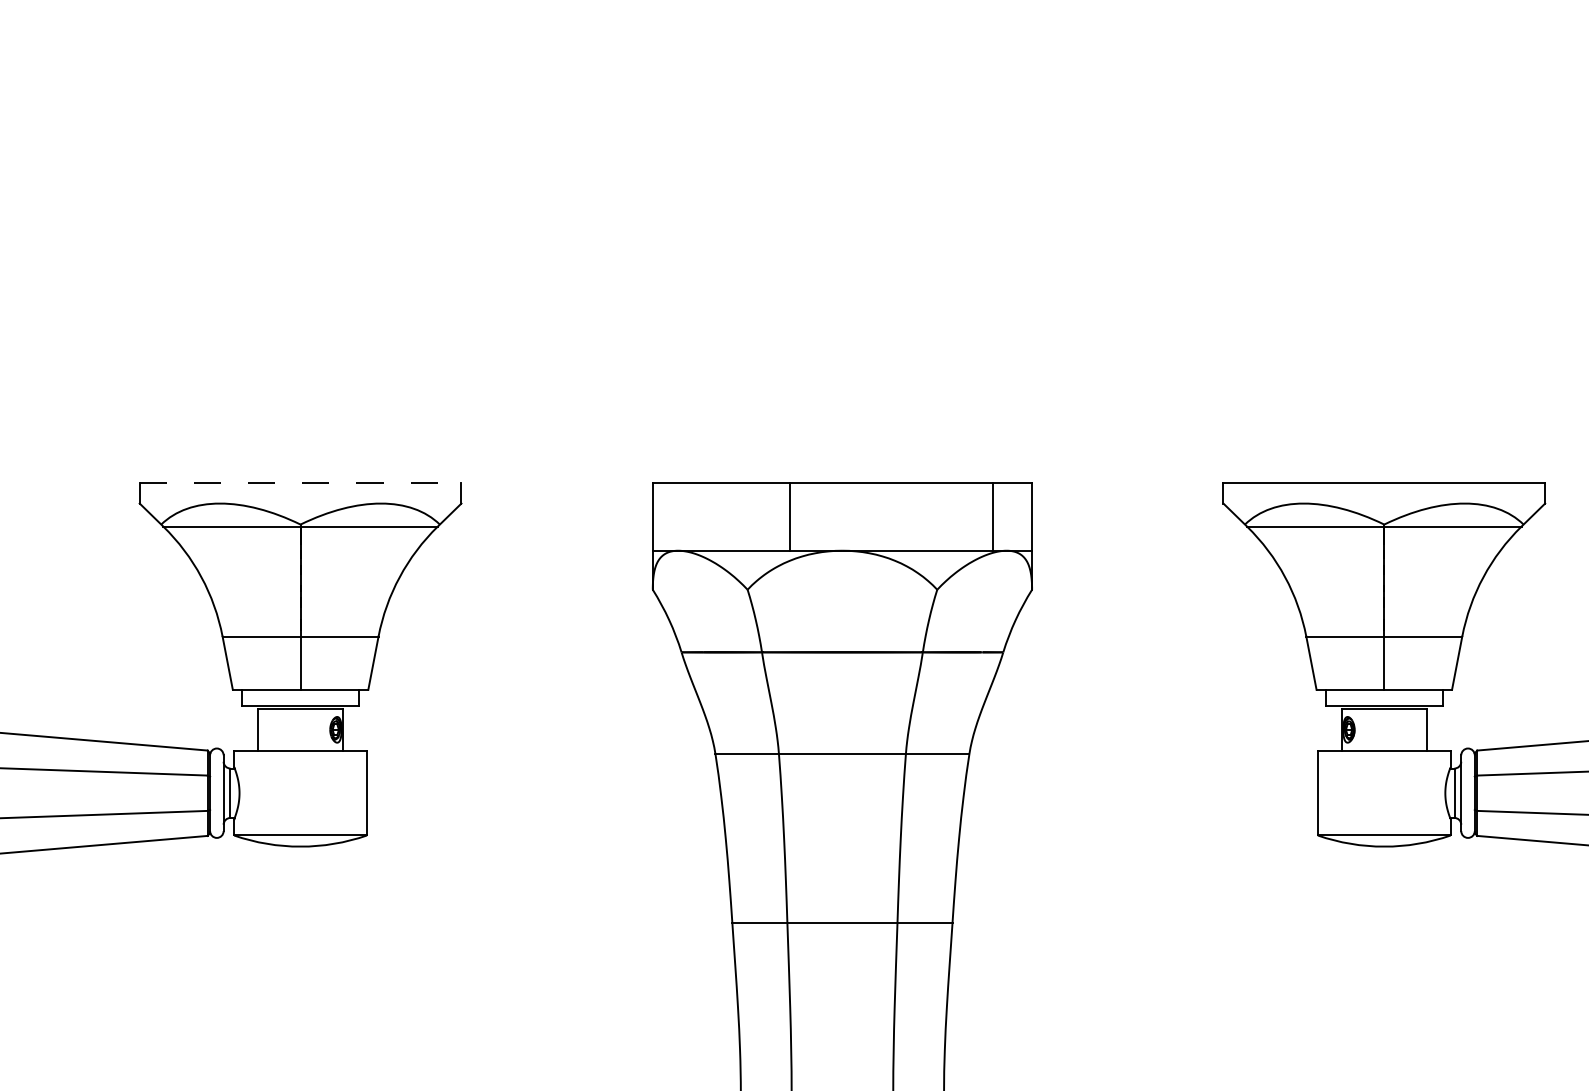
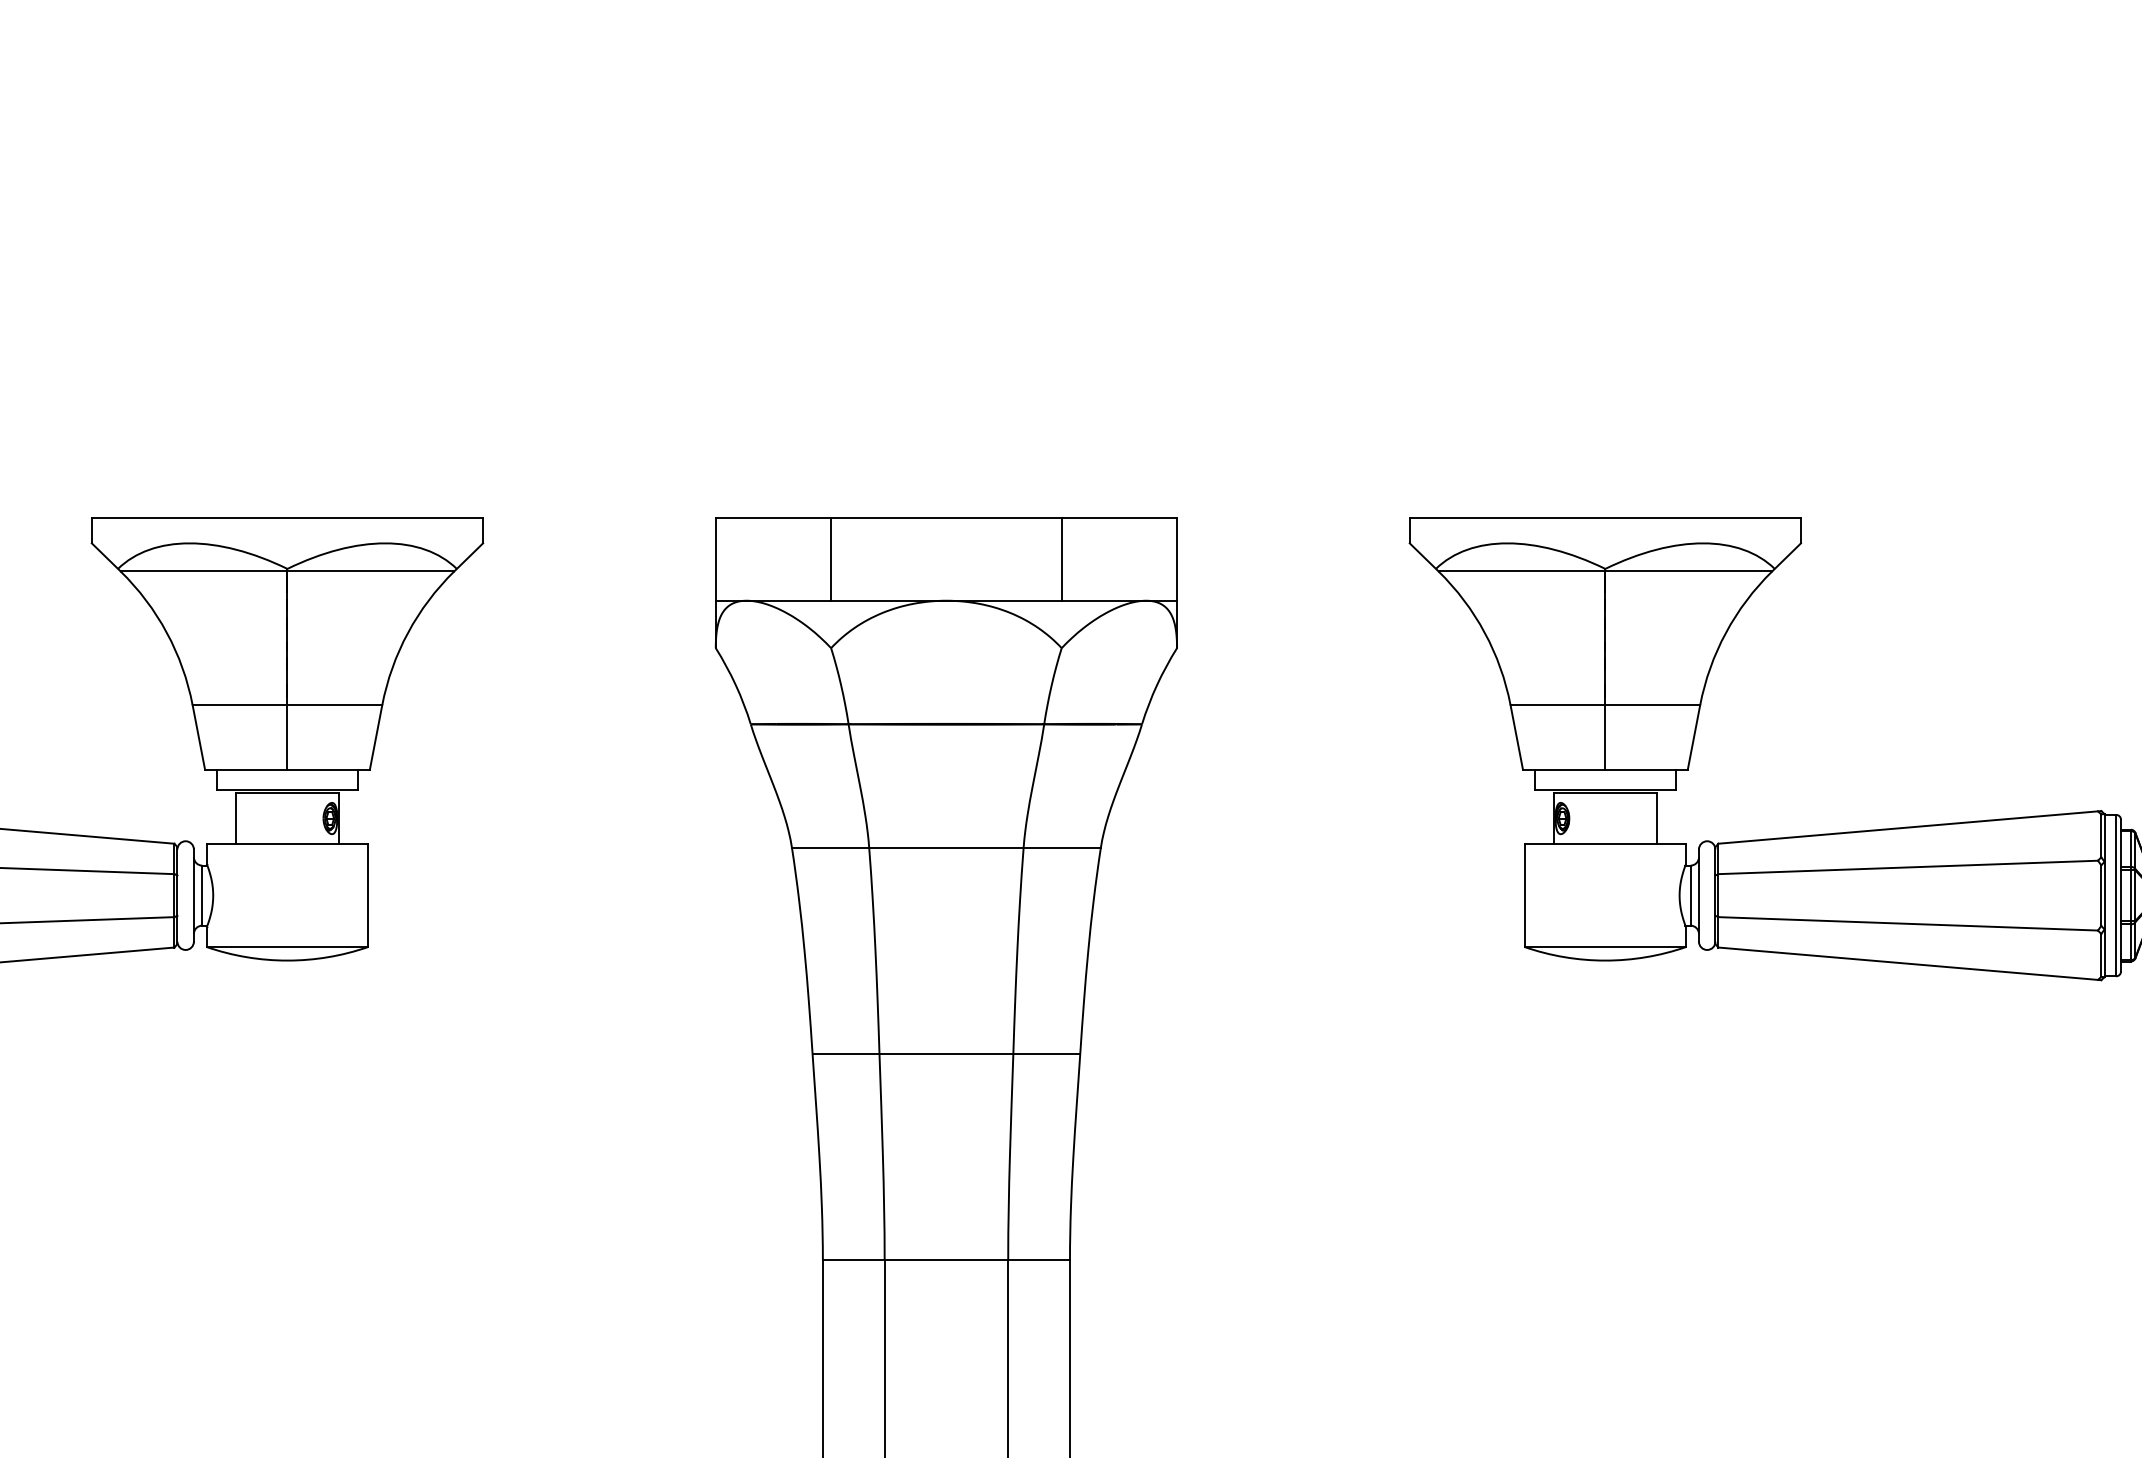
line: (300, 483) -> (287, 518), dashed -> solid
line: (789, 516) -> (831, 559), moved
line: (992, 516) -> (1061, 559), moved

